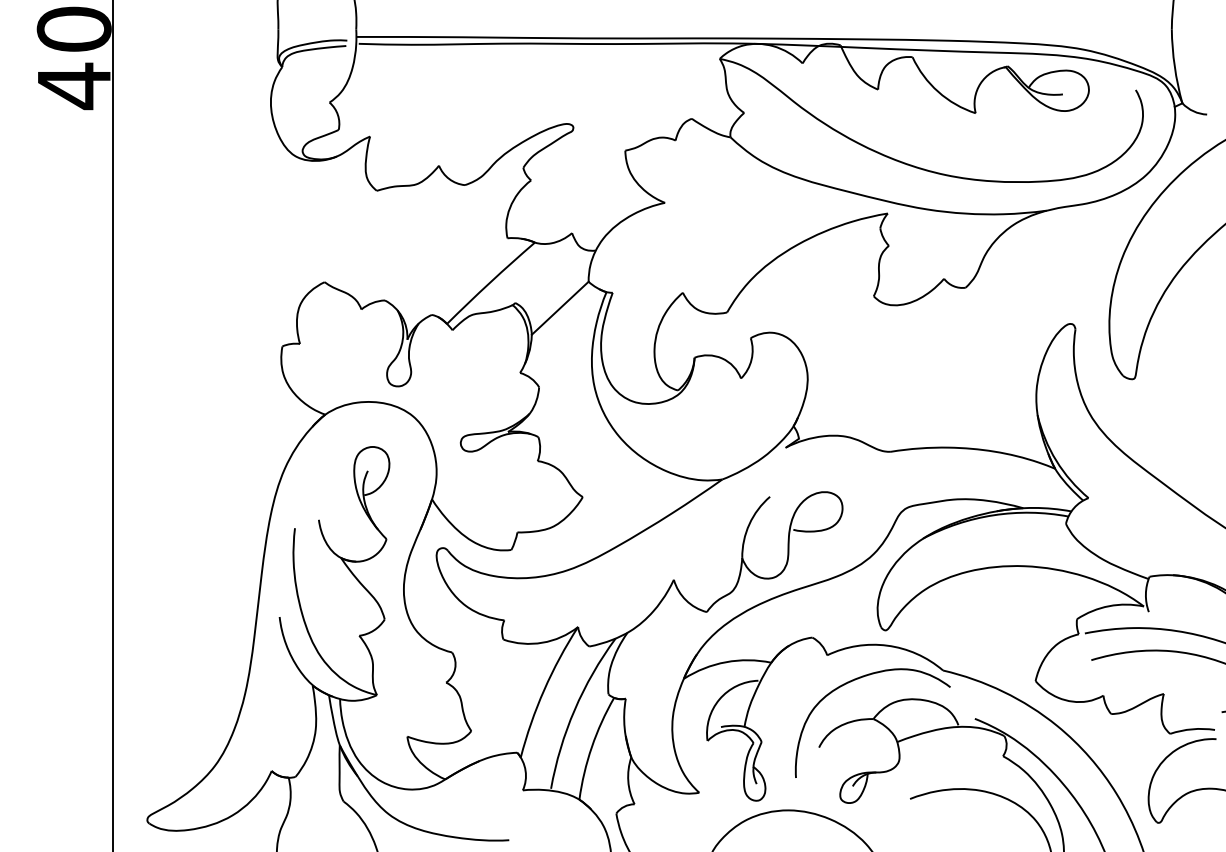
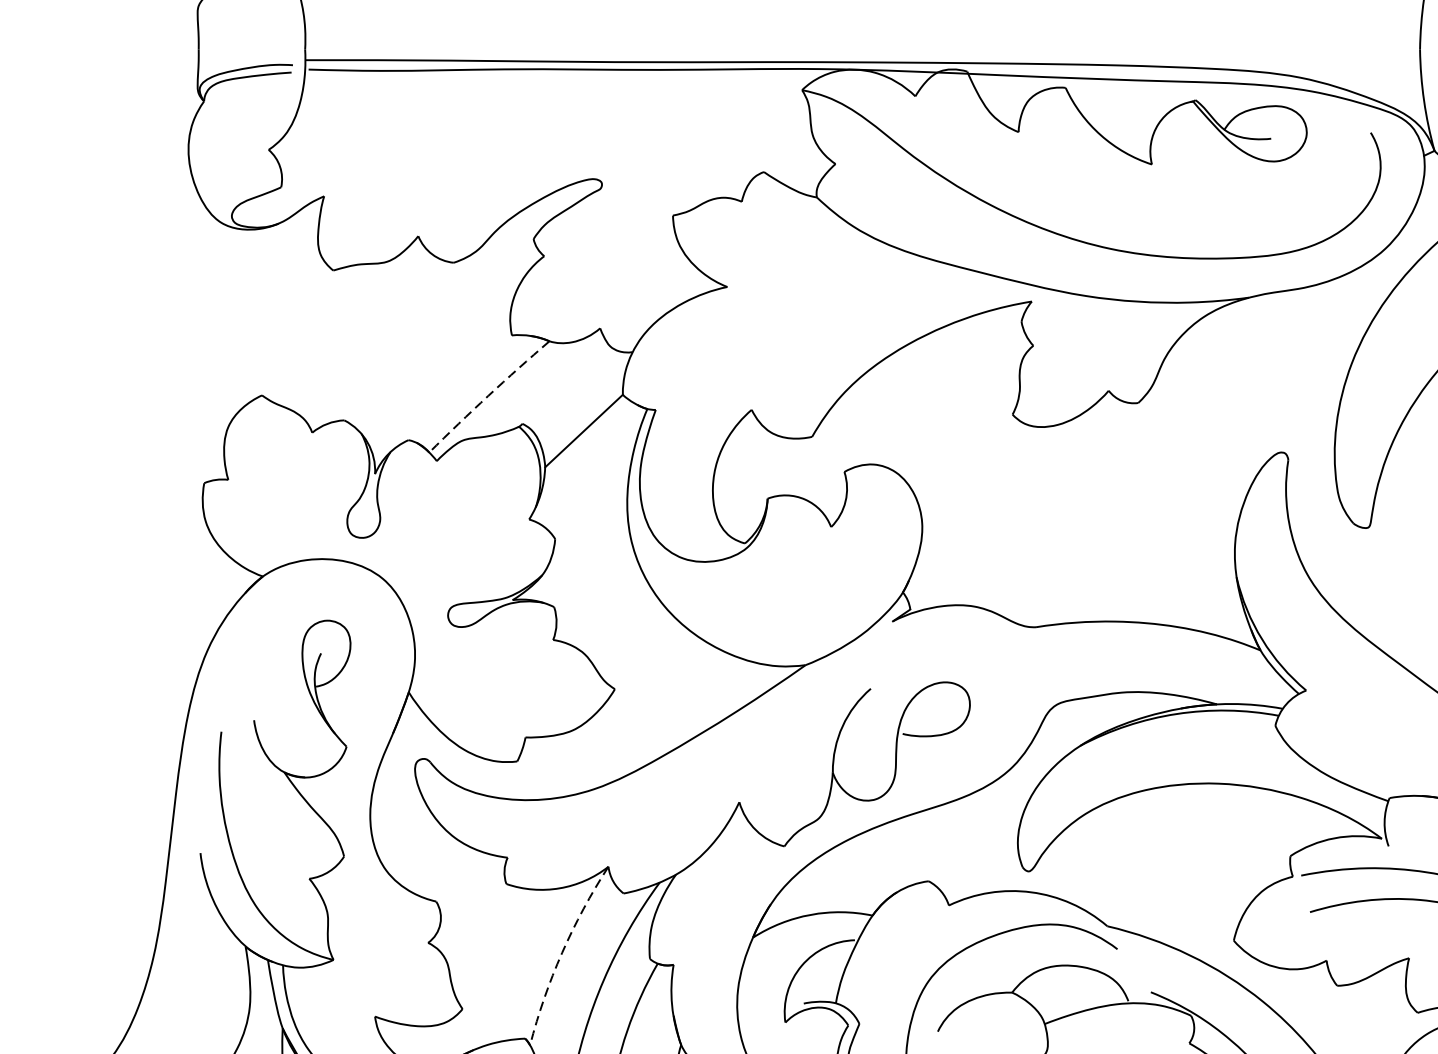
arc: (490, 282) -> (488, 395), solid -> dashed
arc: (544, 689) -> (562, 952), solid -> dashed

